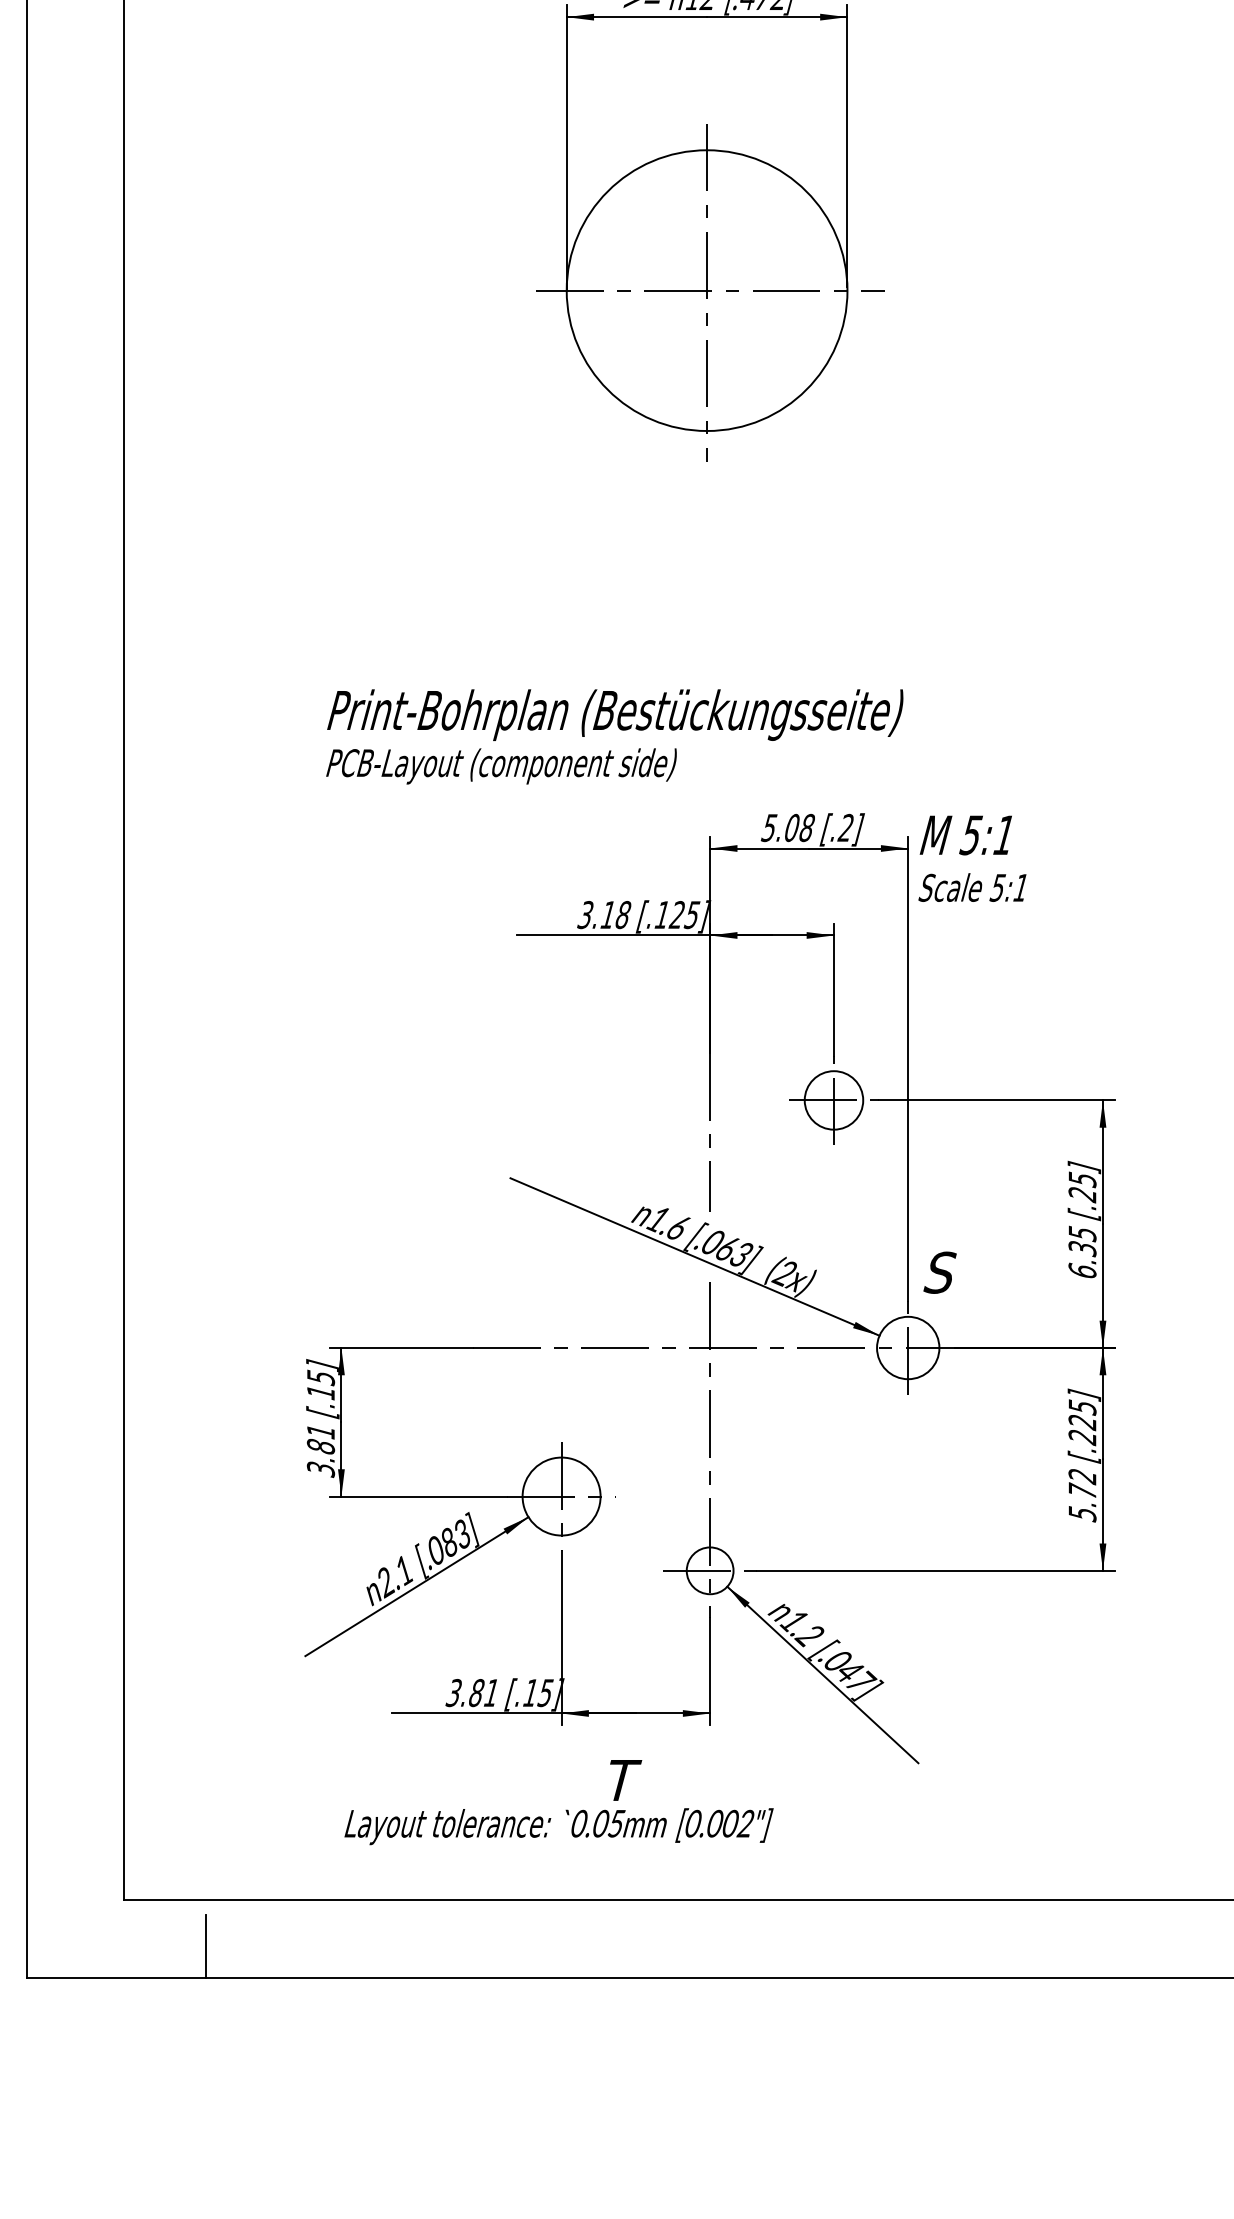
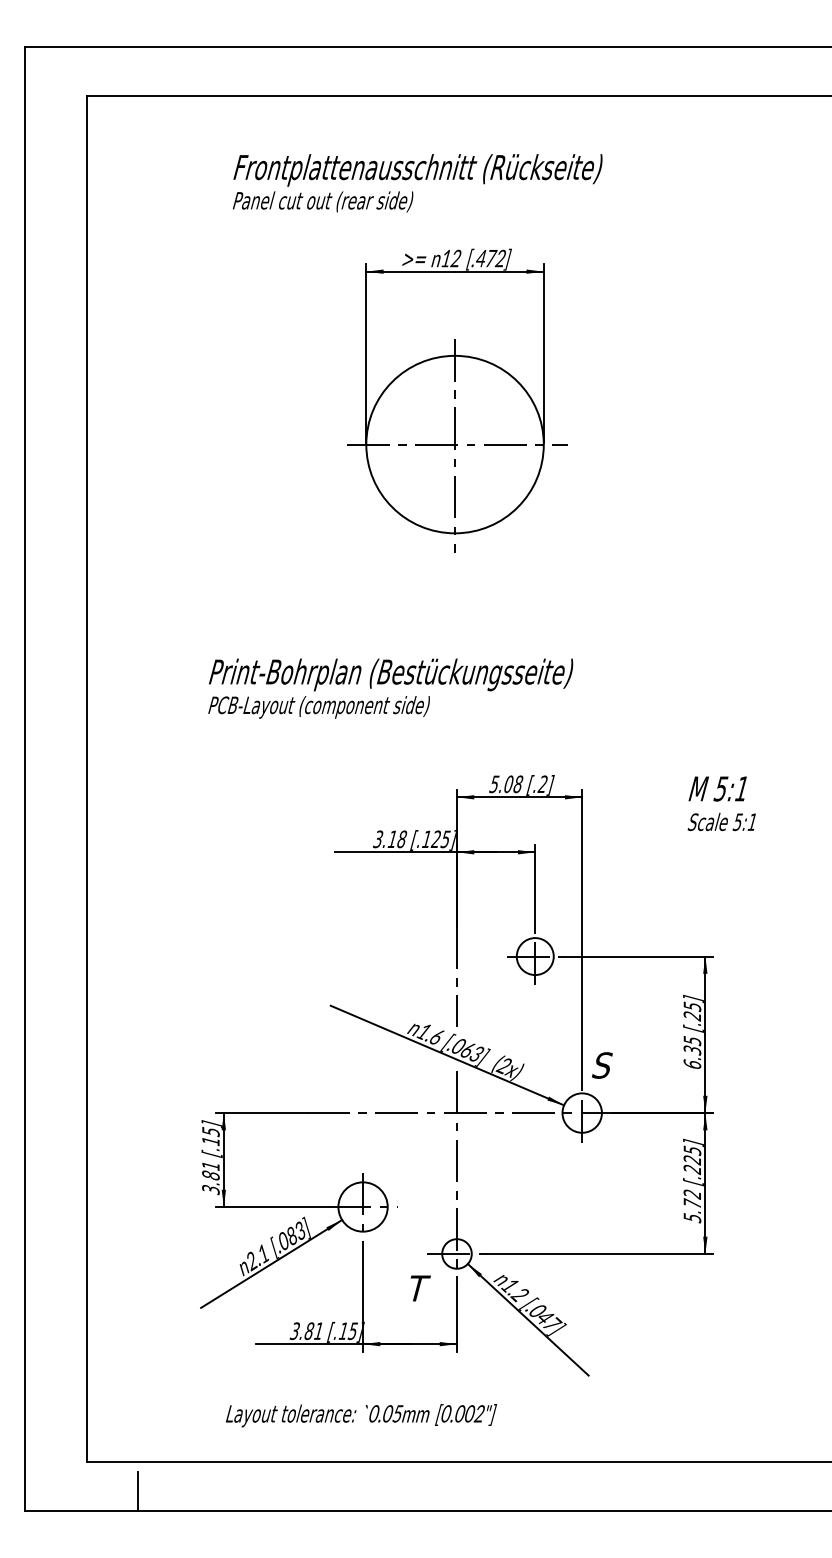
text: (614, 736) -> (390, 688), moved
text: (971, 858) -> (721, 803), moved
text: (625, 1780) -> (420, 1288), moved

